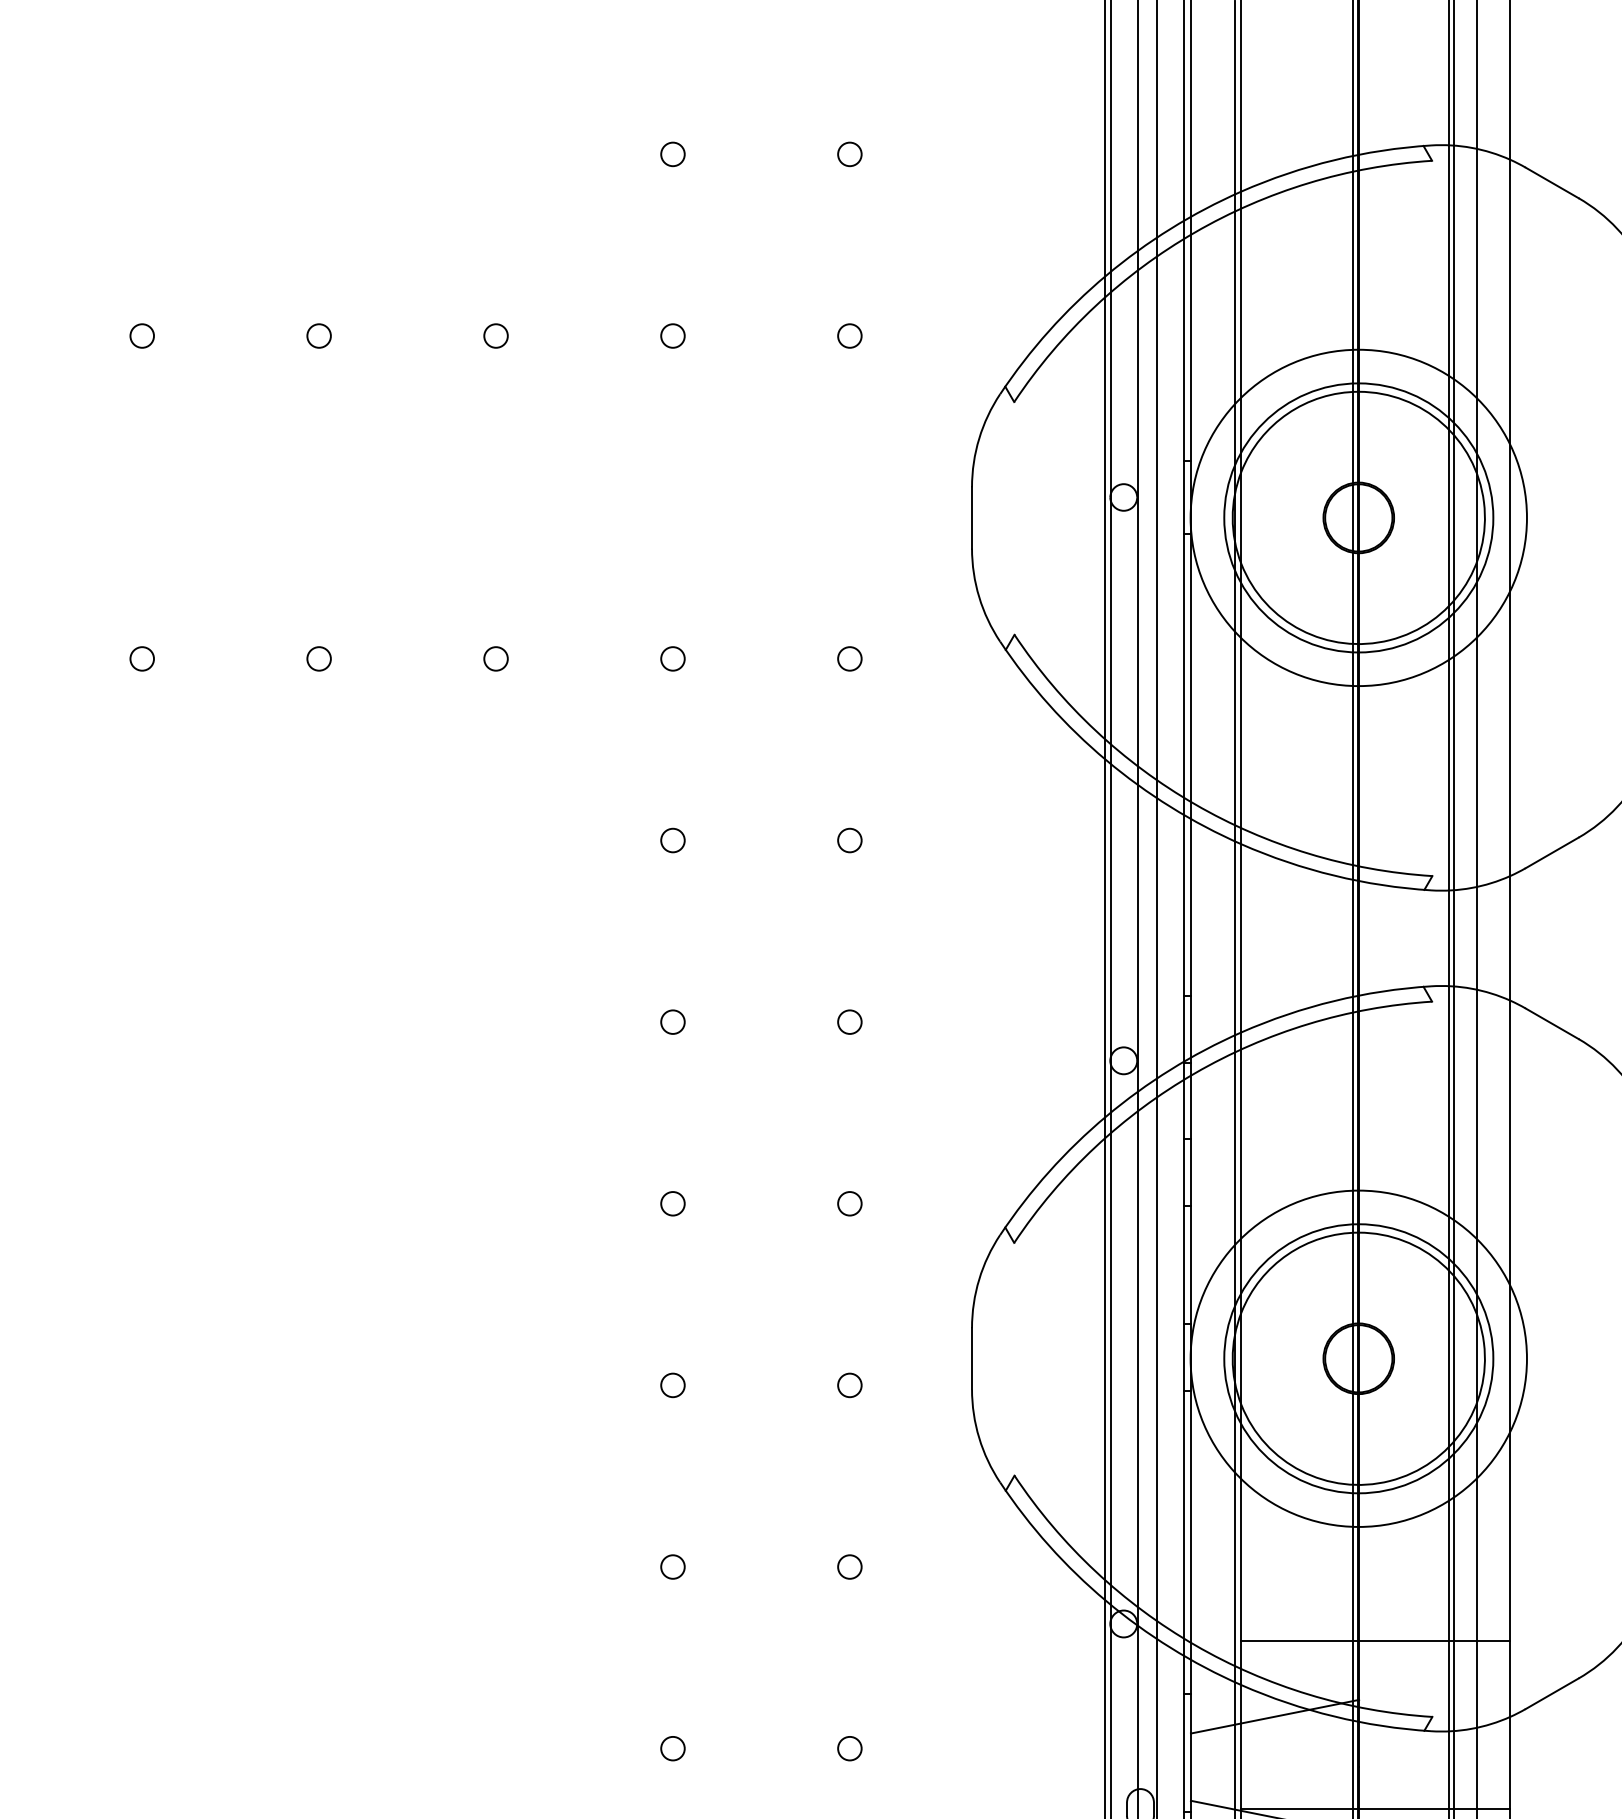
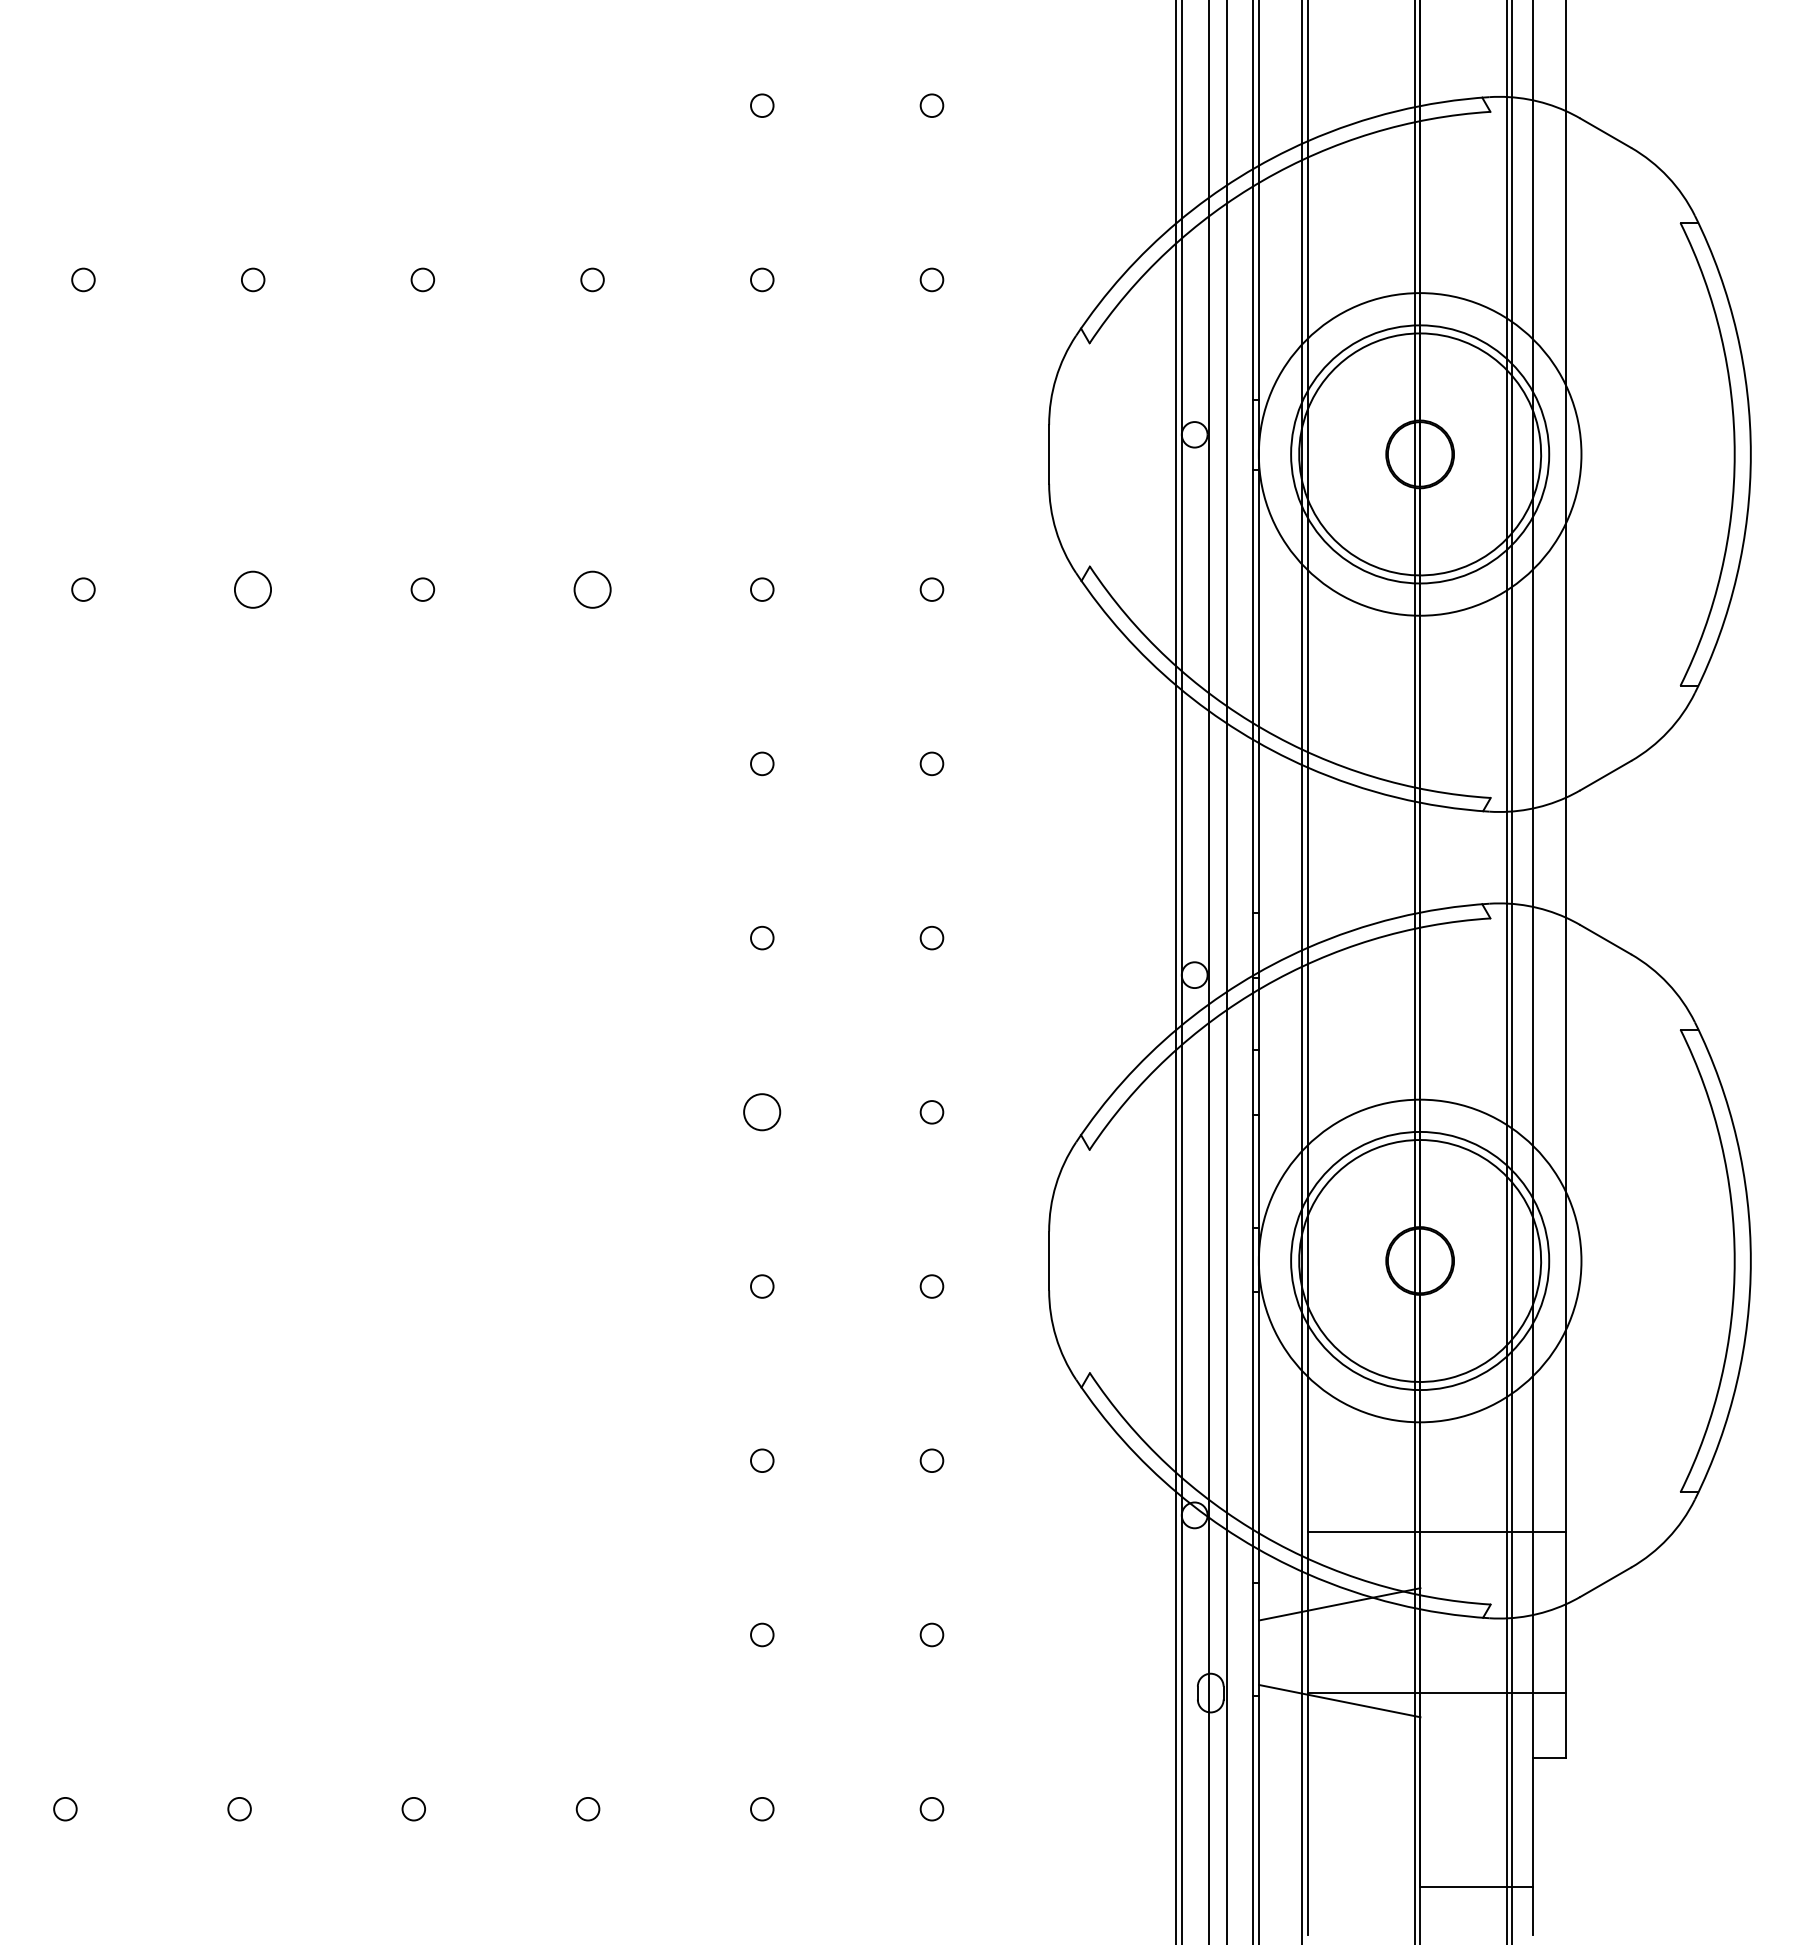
circle: (142, 658) -> (253, 589), size x1.6
circle: (495, 658) -> (592, 589), size x1.6
circle: (673, 1203) -> (762, 1112), size x1.6

